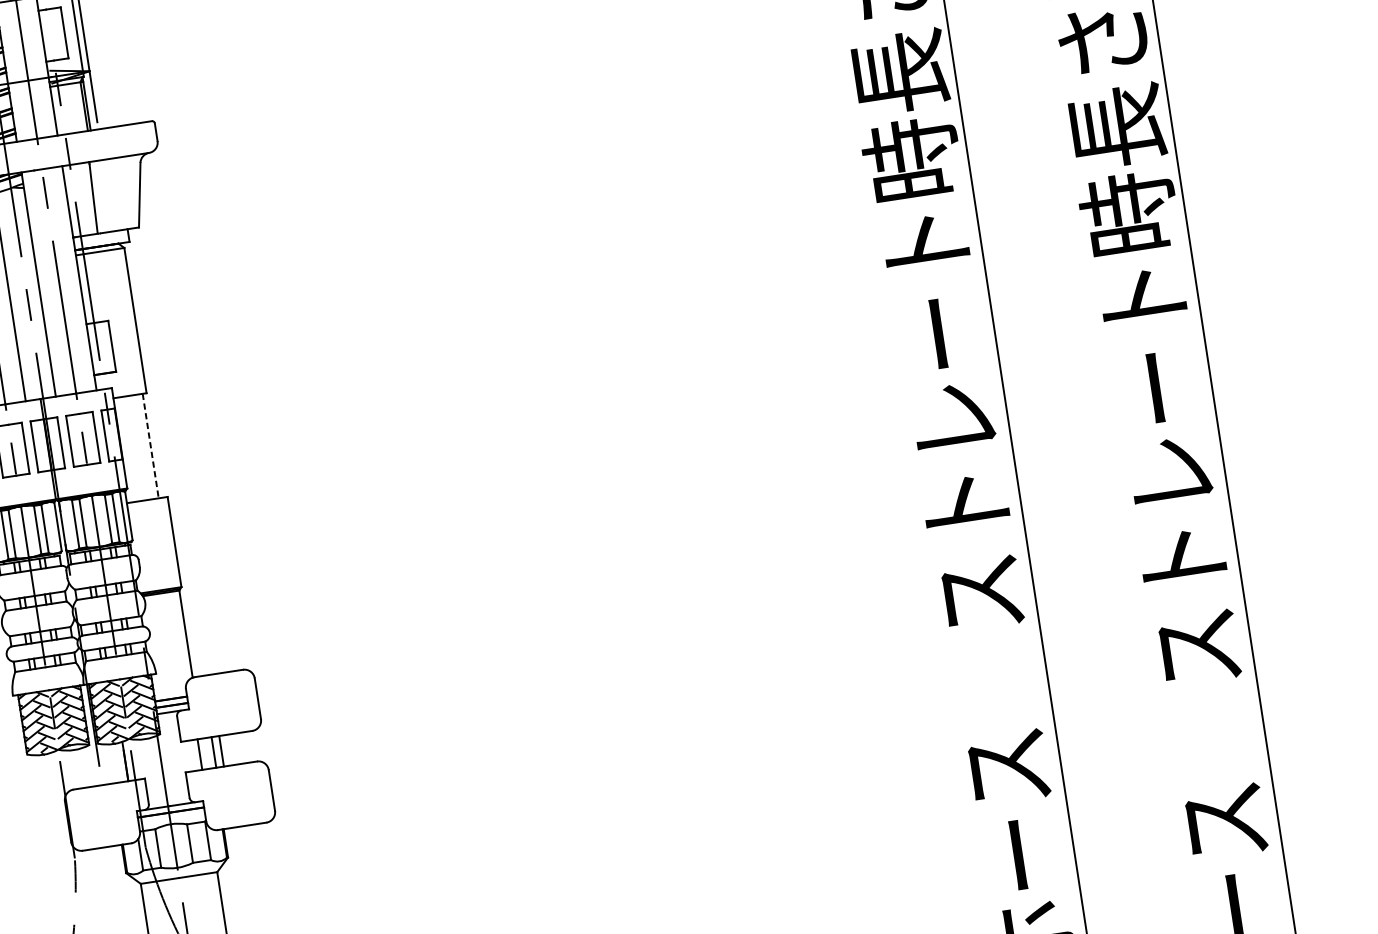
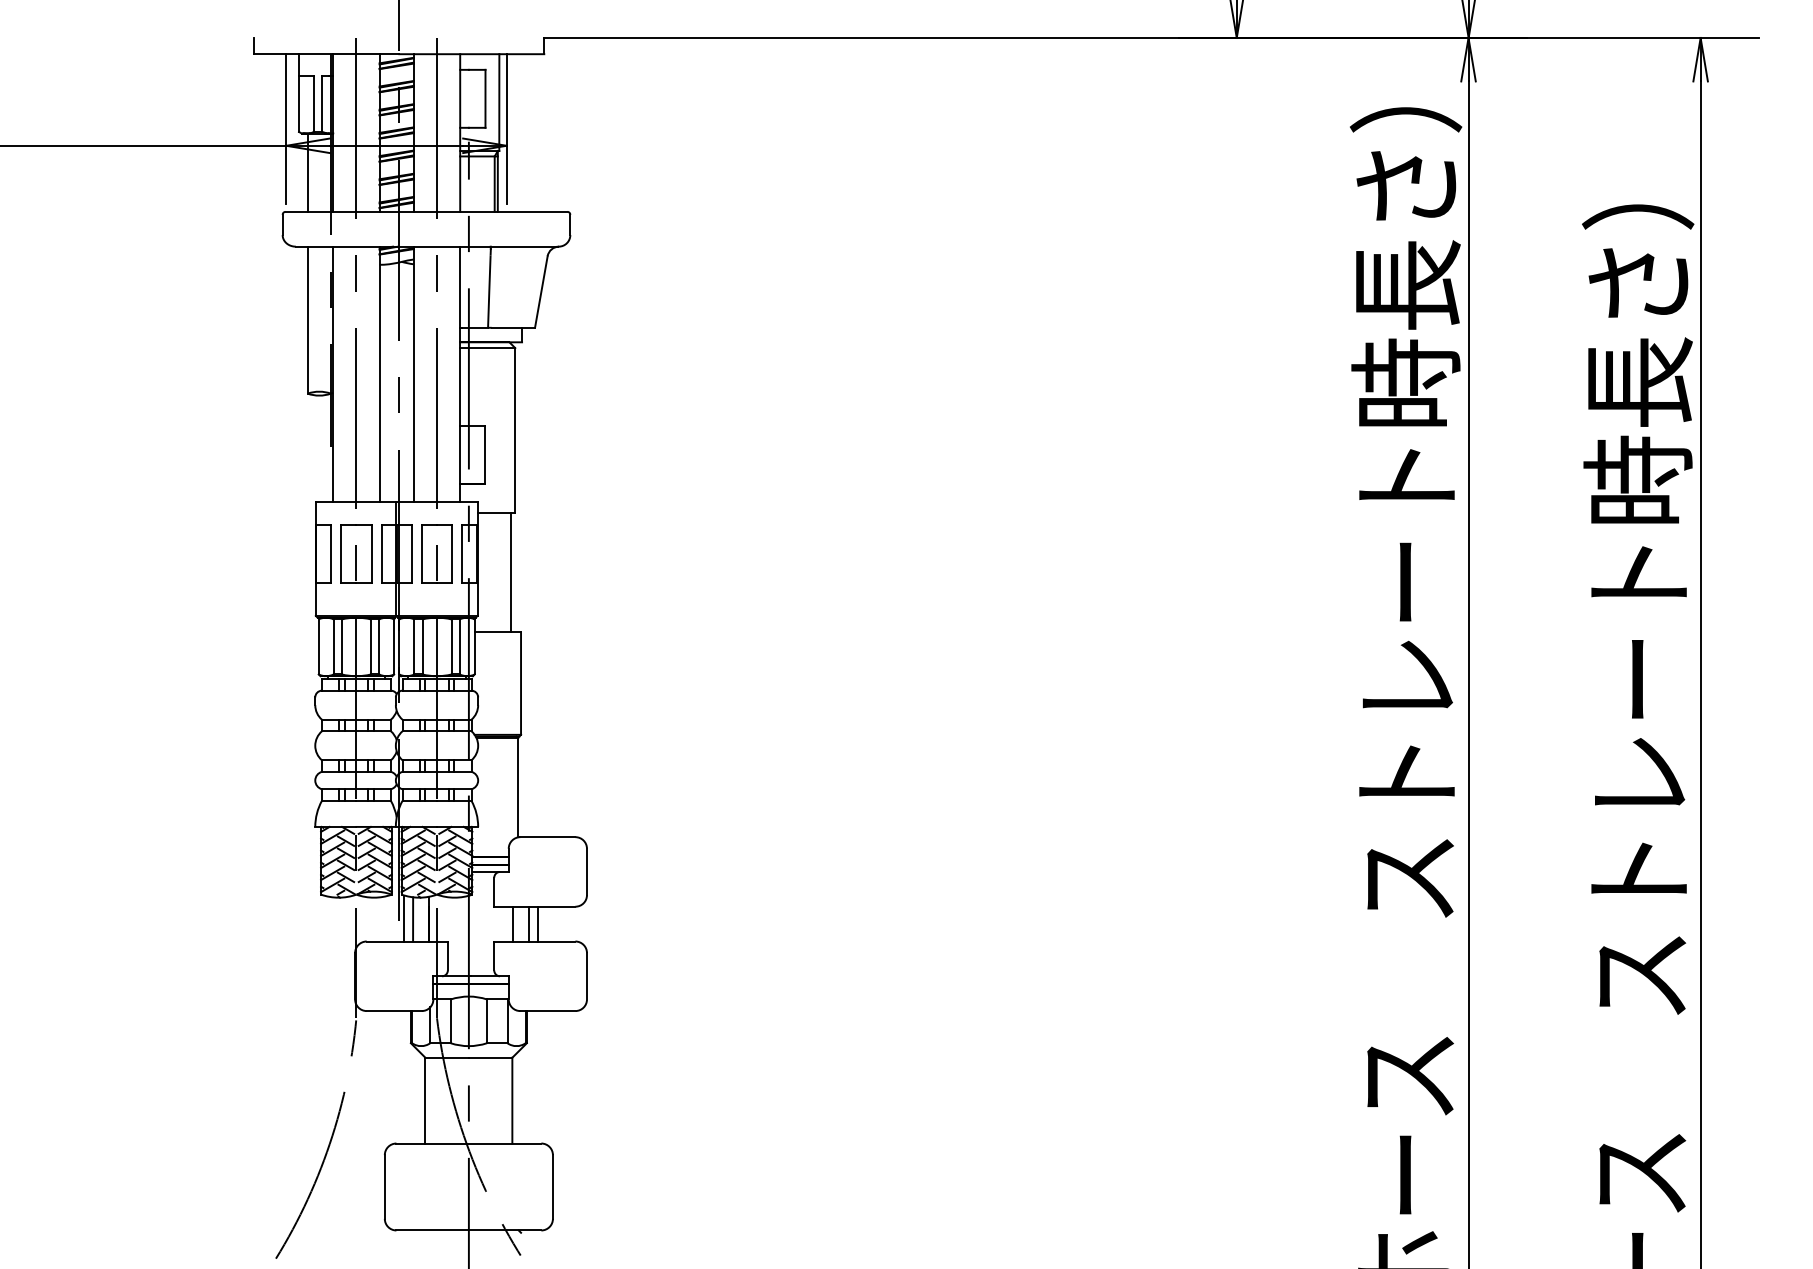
line: (150, 446) -> (510, 573), dashed -> solid
line: (111, 763) -> (413, 919), added
line: (103, 764) -> (404, 918), added

